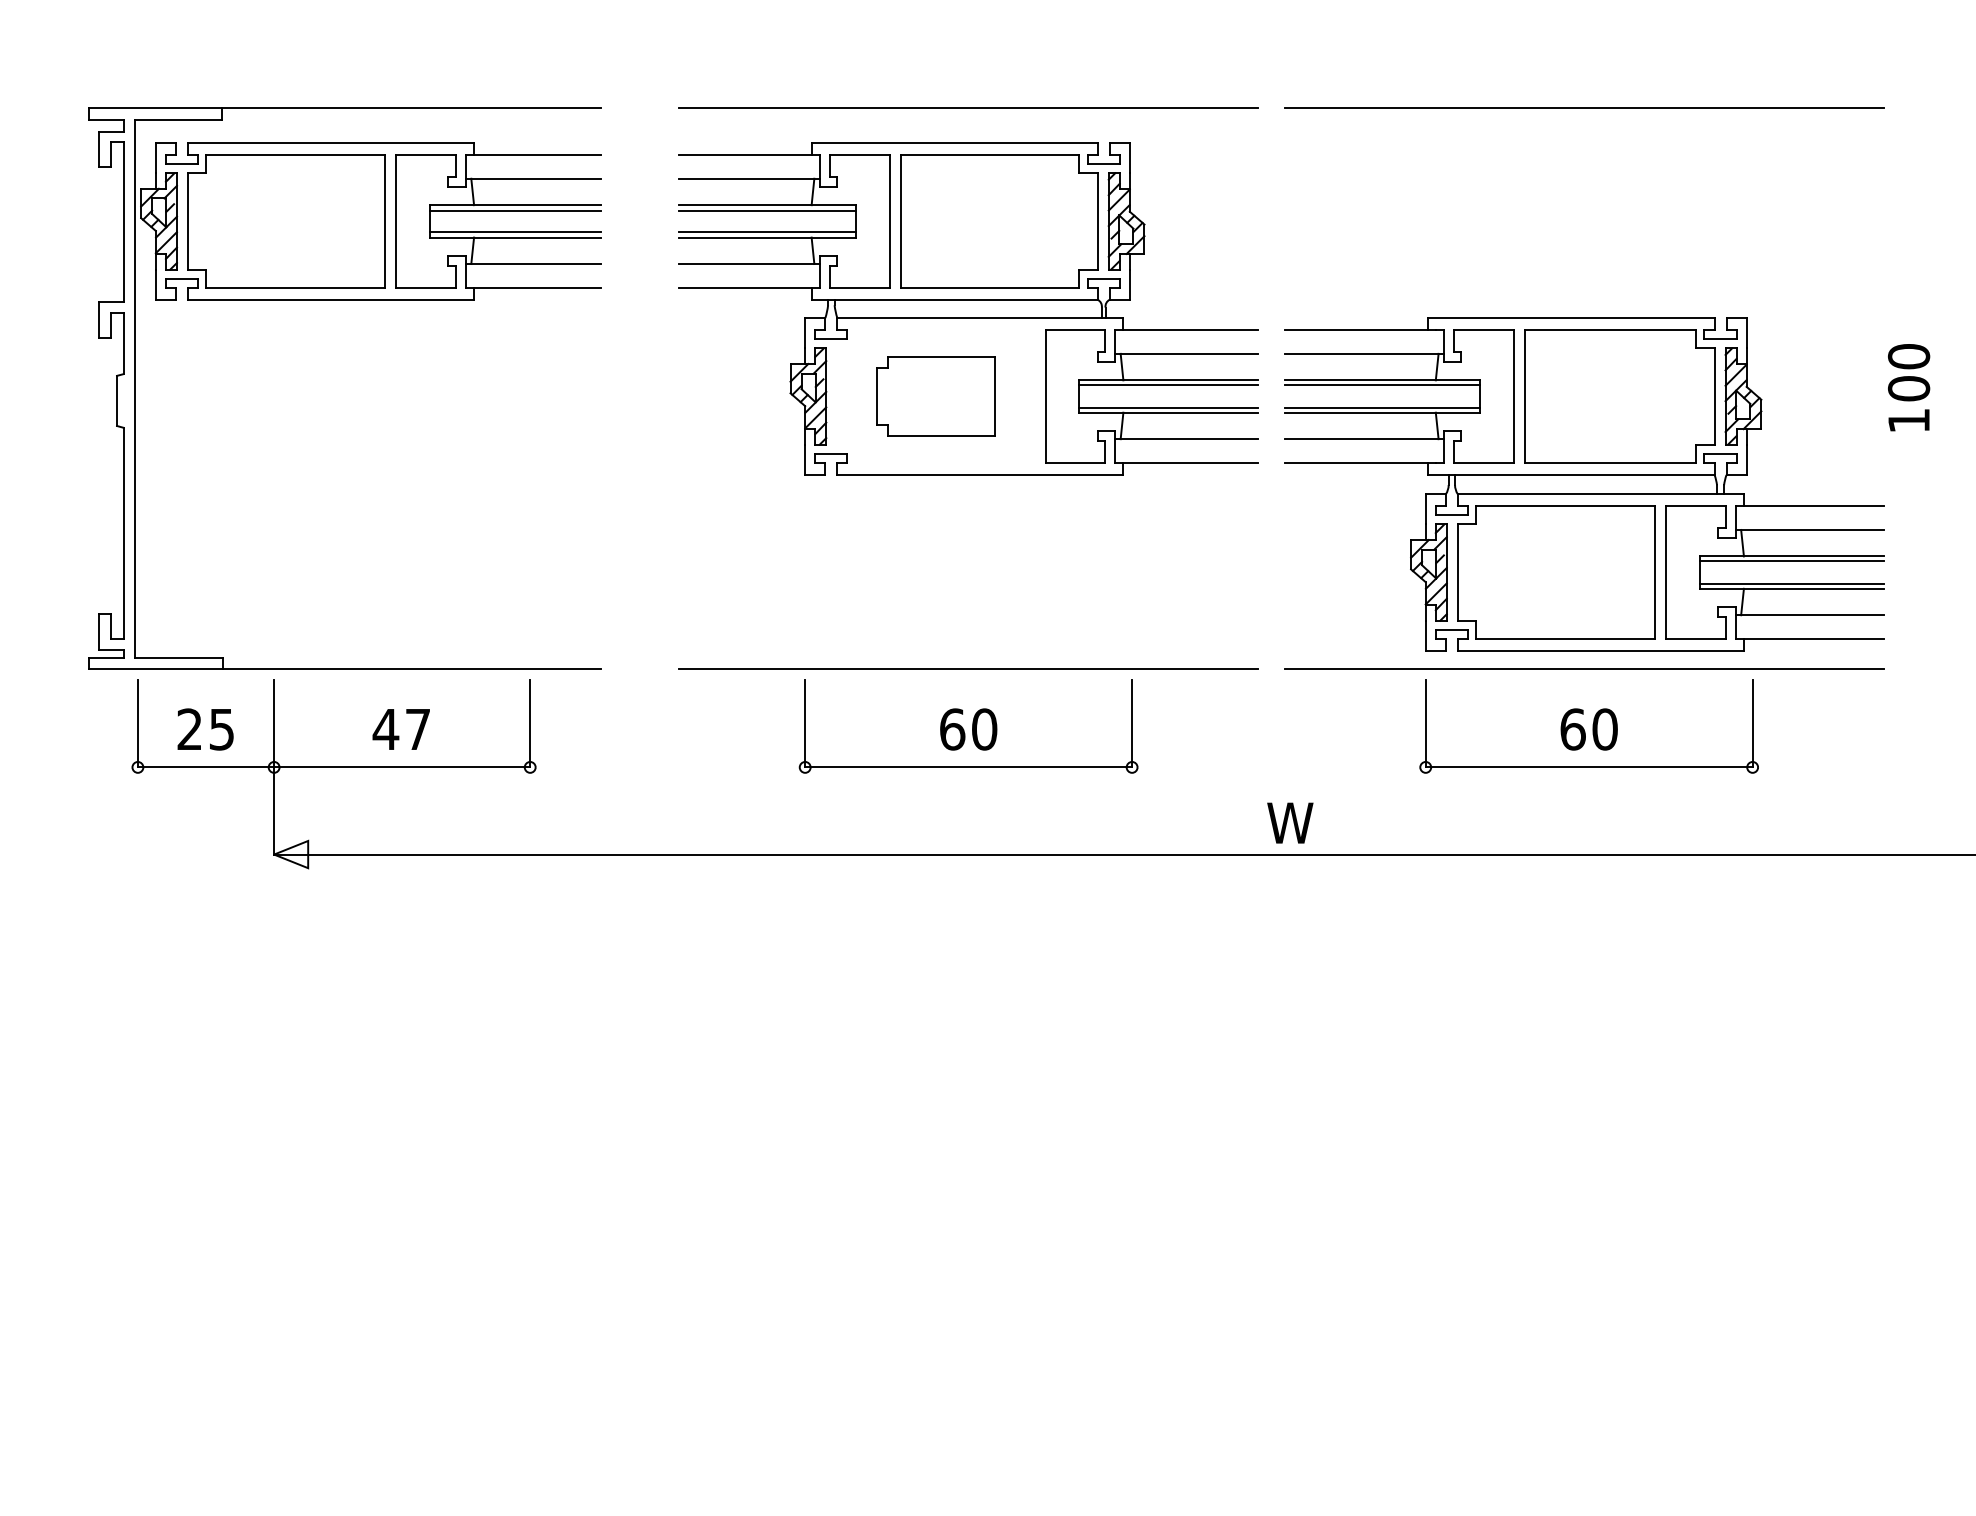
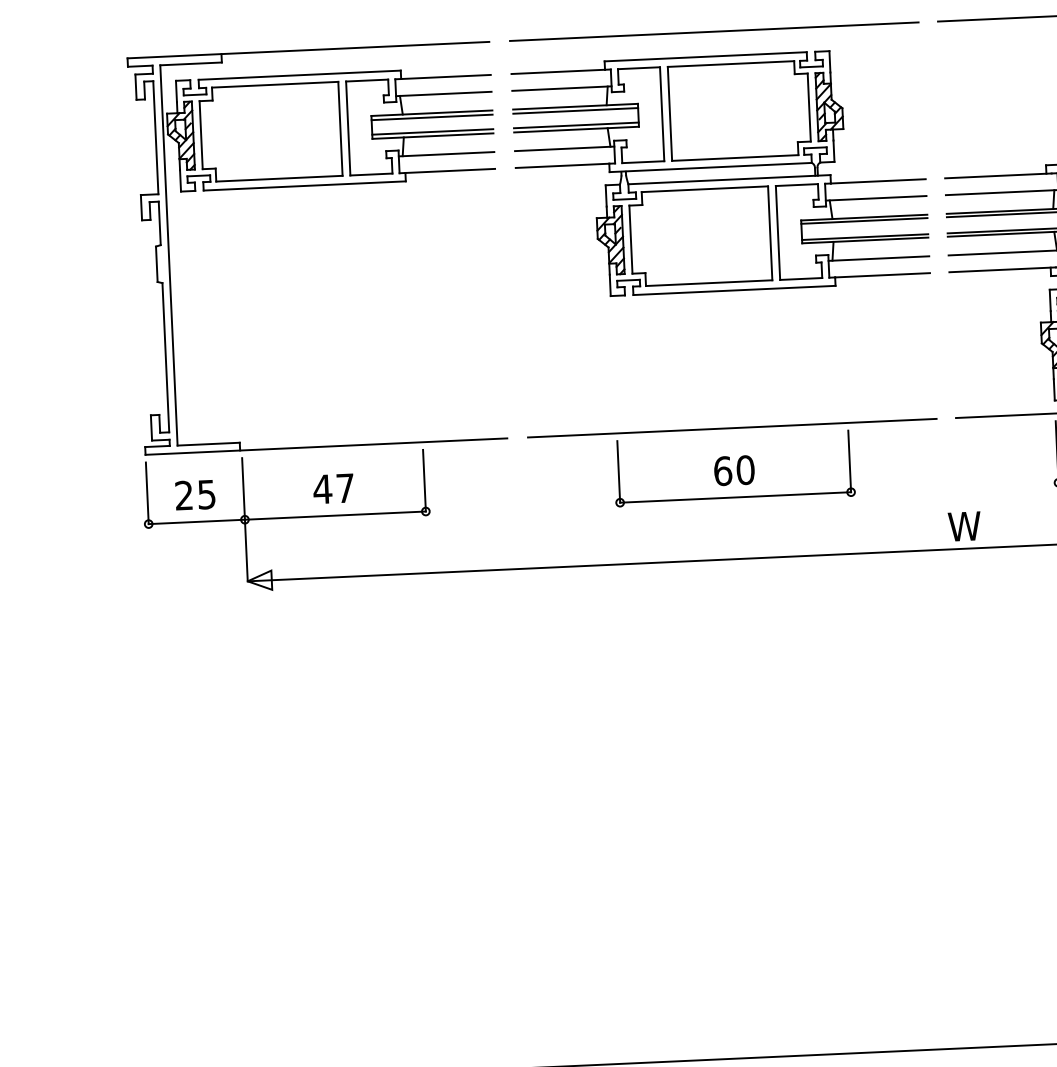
part: (344, 300) -> (314, 186), moved
part: (935, 396) -> (700, 236), size x1.67

